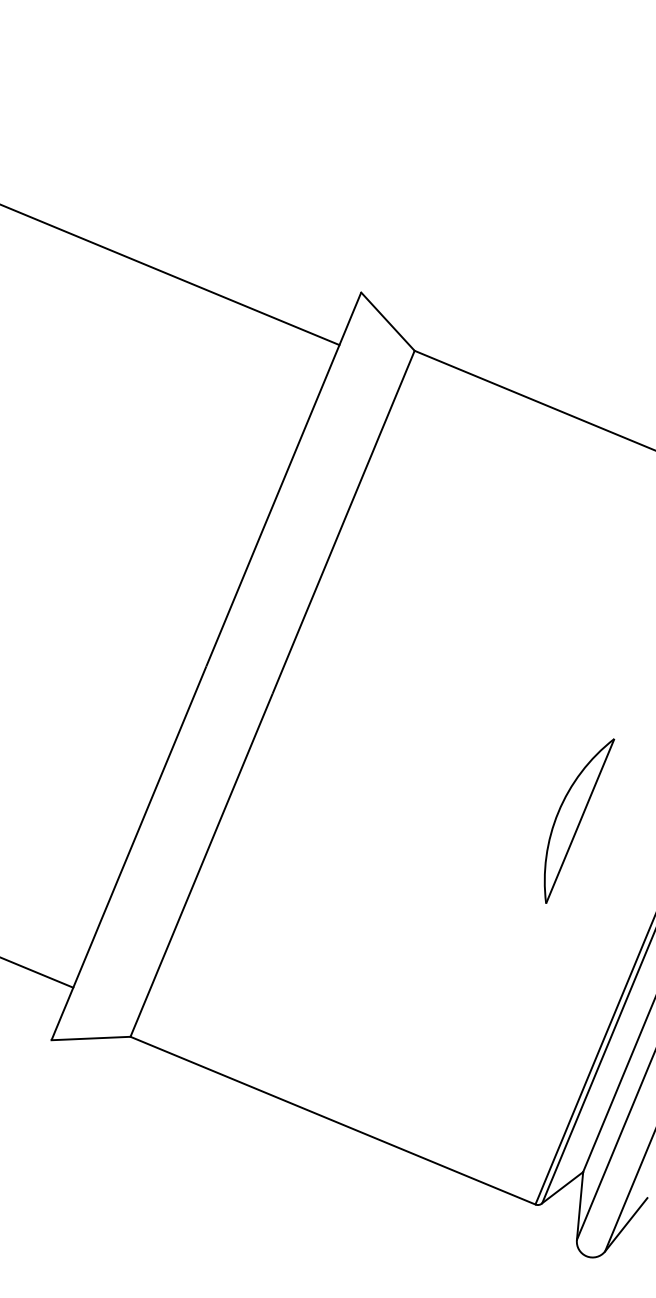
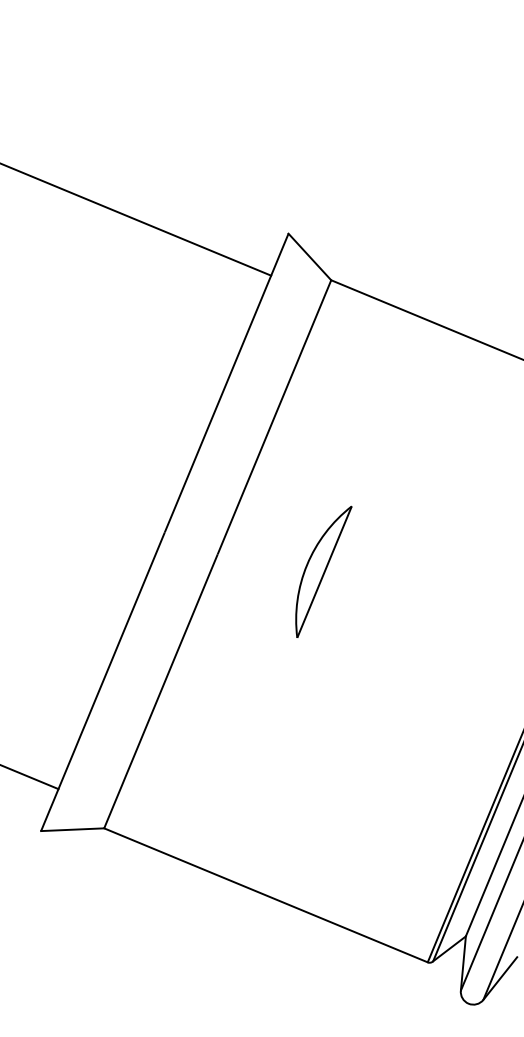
part: (578, 820) -> (323, 571), moved

